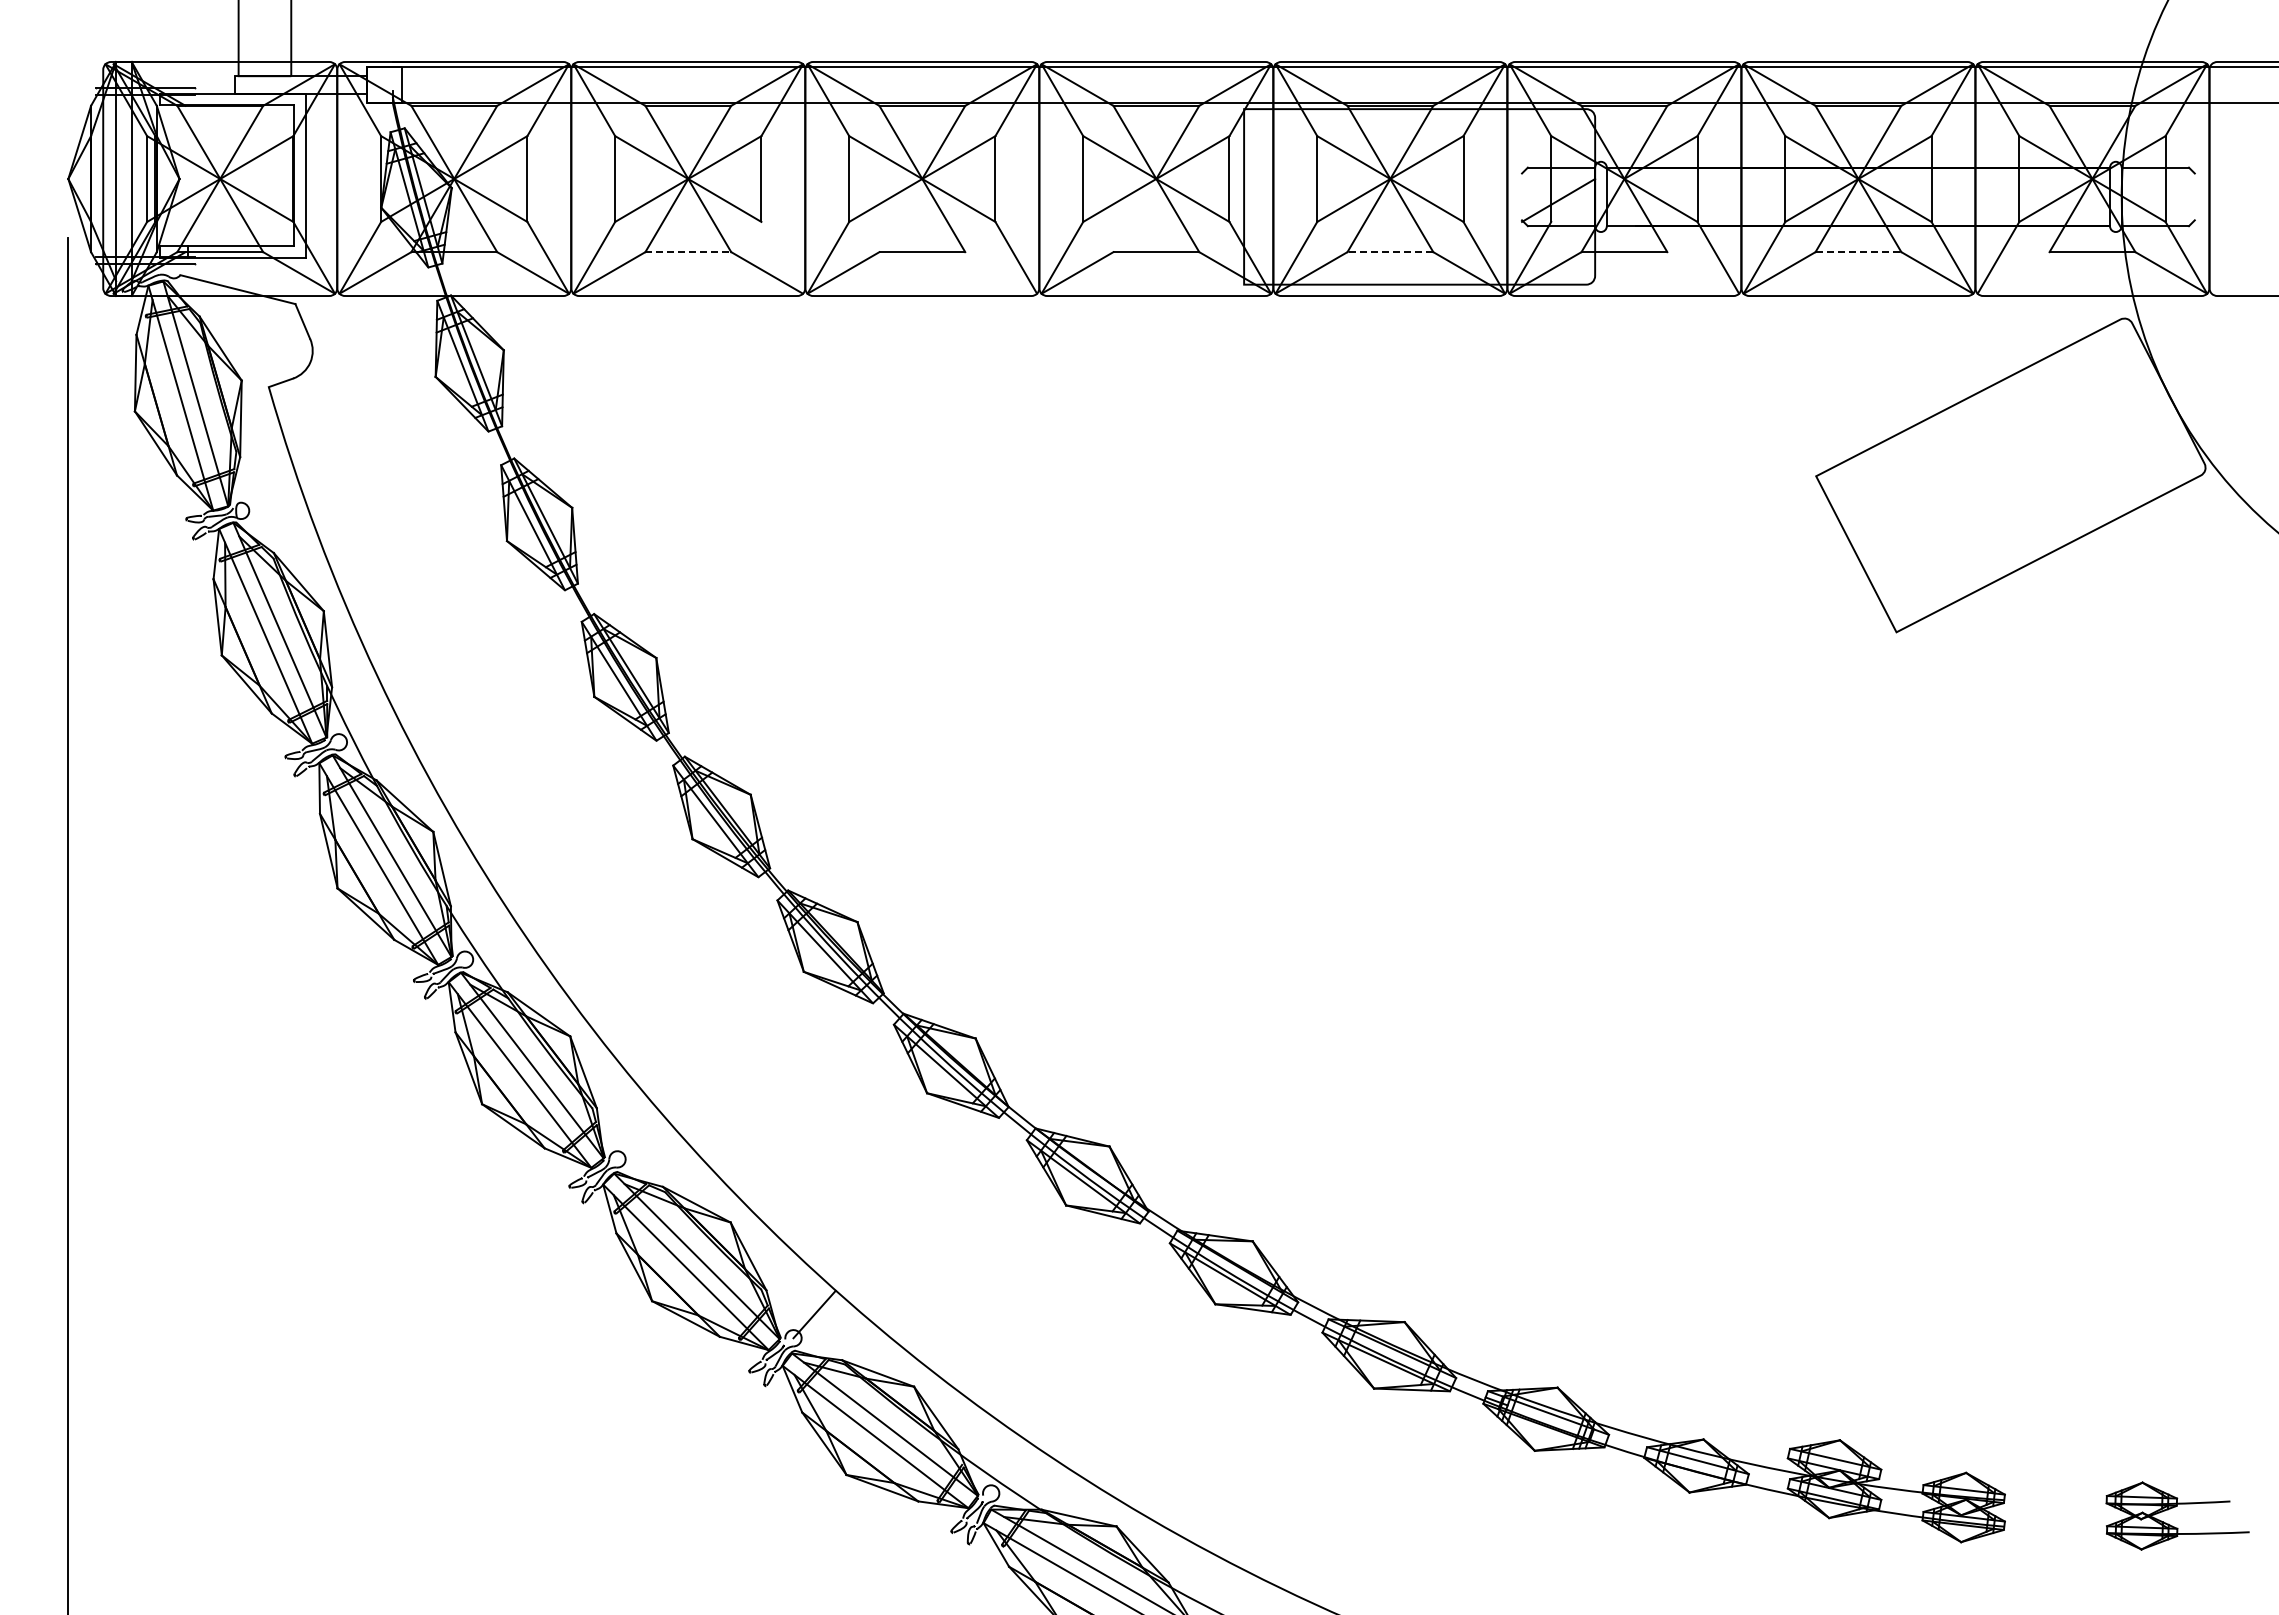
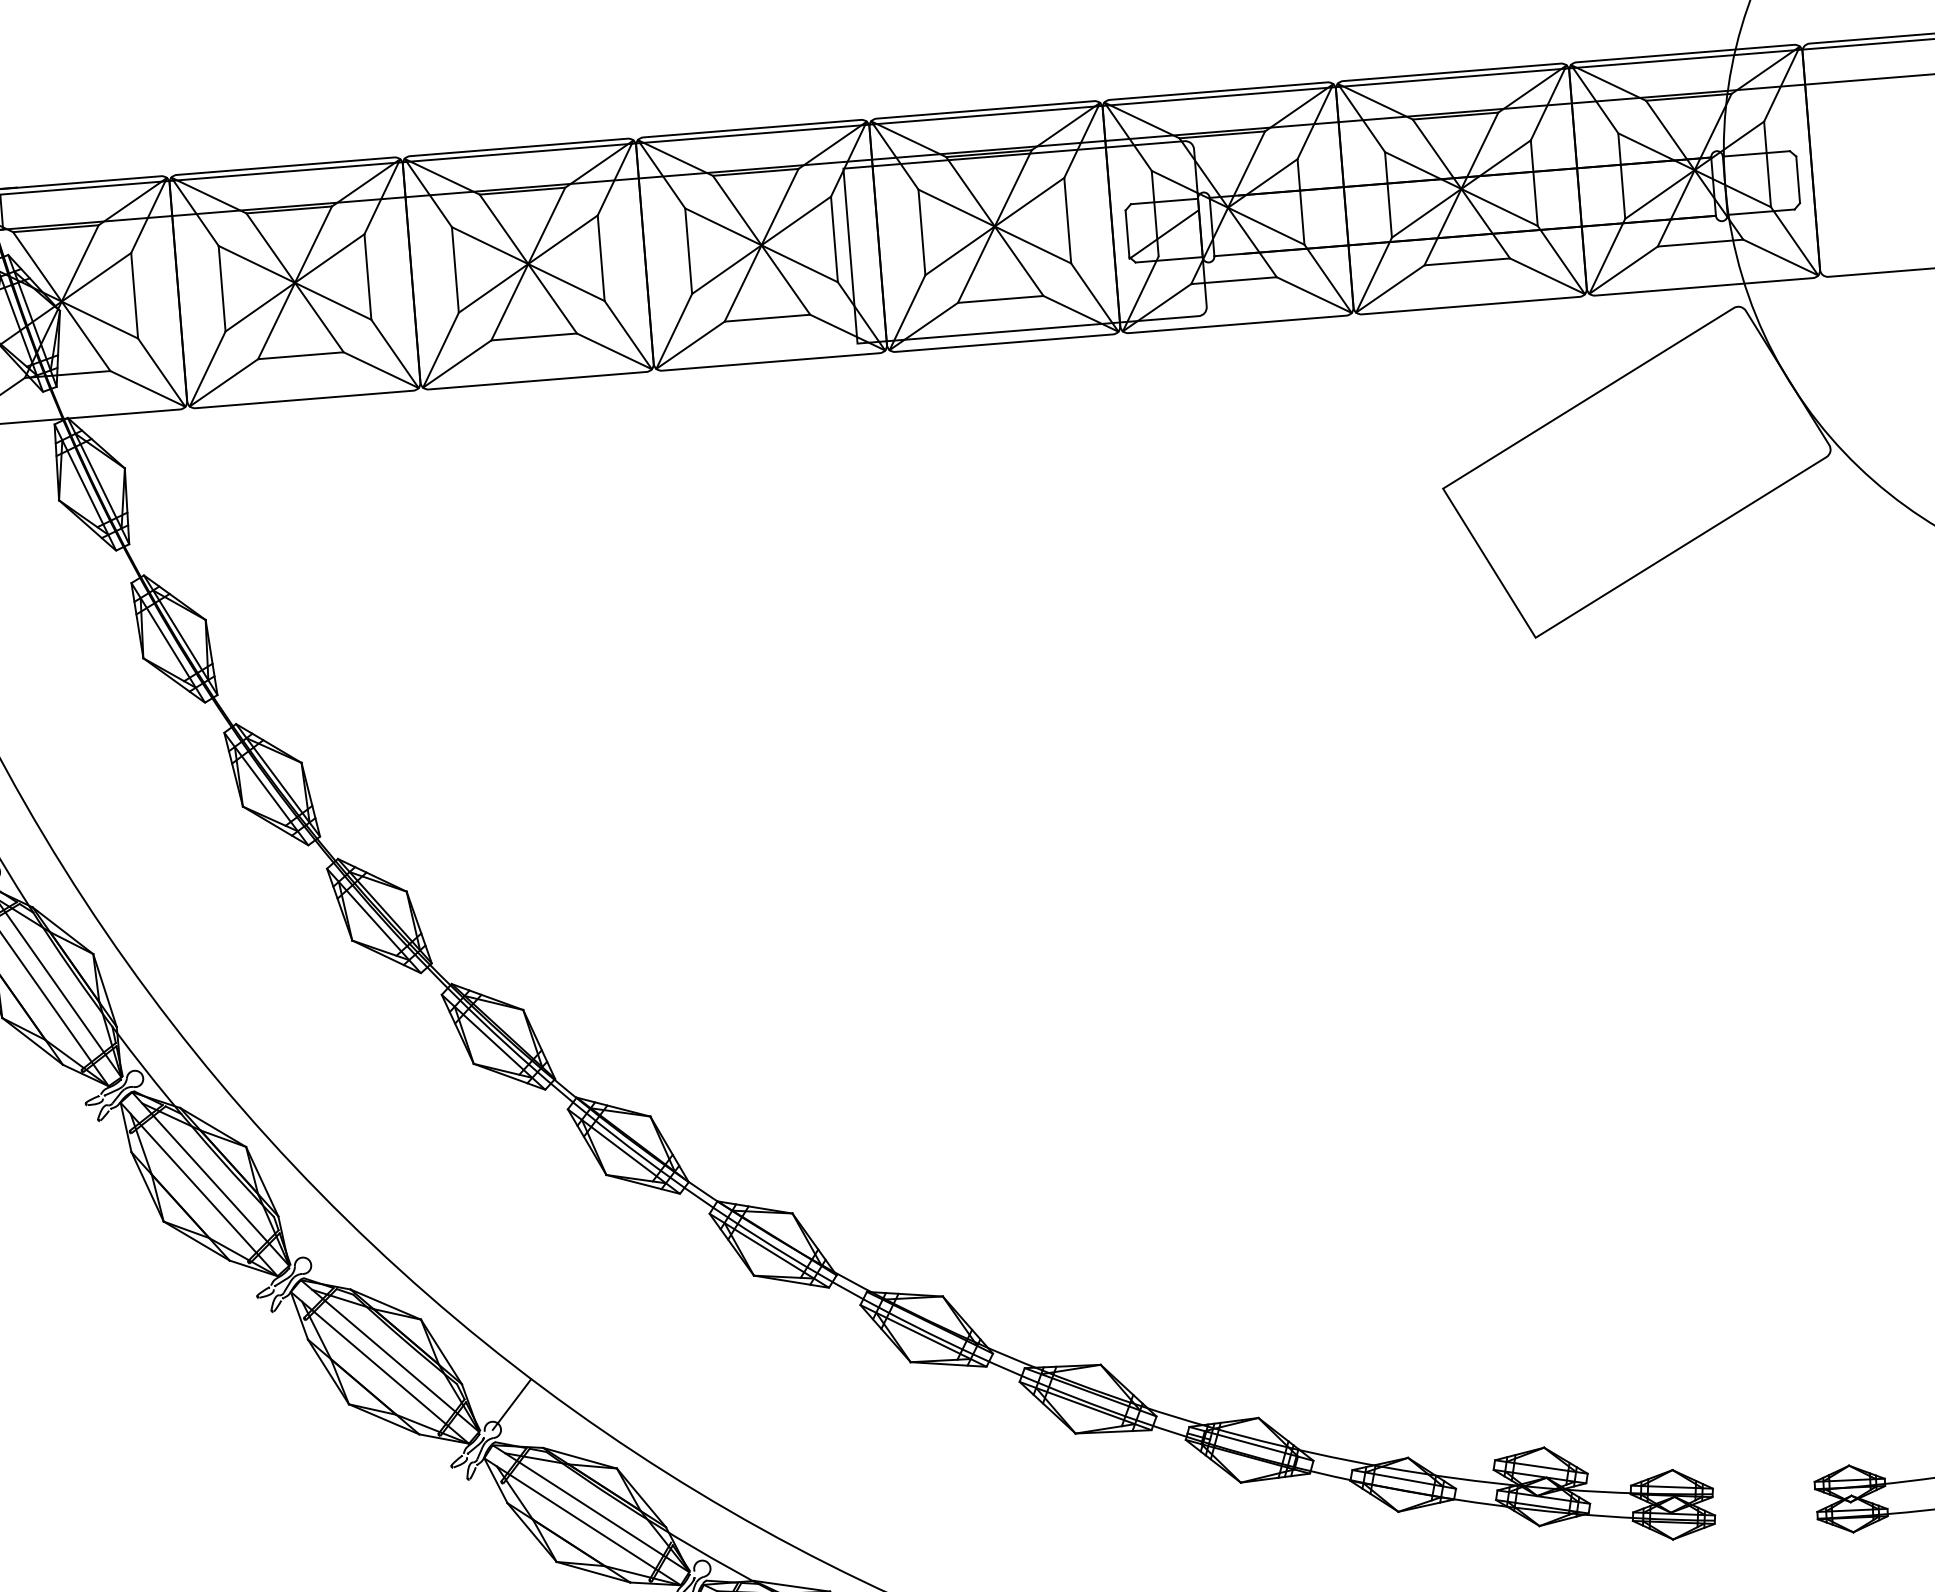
line: (1522, 196) -> (1127, 233), added
line: (2194, 196) -> (1797, 179), added
line: (900, 215) -> (509, 302), added
line: (1134, 215) -> (742, 283), added
line: (688, 252) -> (301, 356), dashed -> solid
line: (1390, 252) -> (1000, 299), dashed -> solid
line: (1858, 252) -> (1467, 262), dashed -> solid
line: (782, 257) -> (395, 353), added
line: (1001, 272) -> (614, 350), added
line: (1703, 272) -> (1314, 294), added
line: (2013, 272) -> (1623, 269), added

